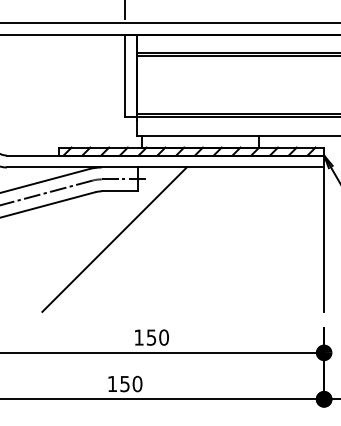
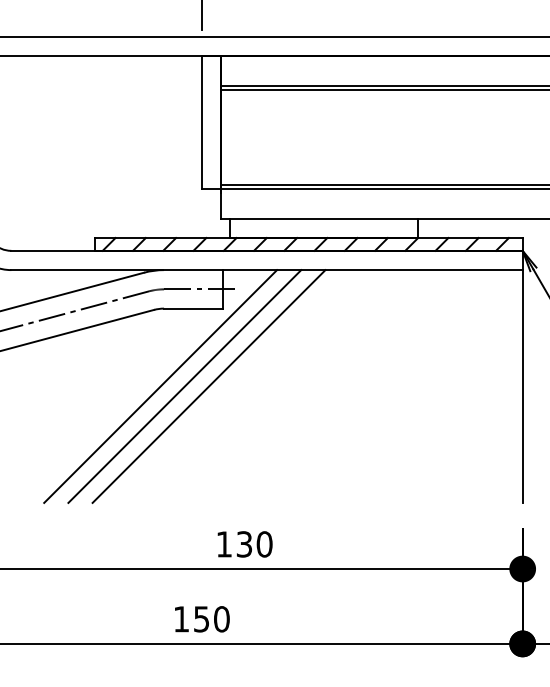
line: (99, 239) -> (160, 386), added
line: (129, 239) -> (208, 386), added
text: (151, 336) -> (244, 542), 150 -> 130

